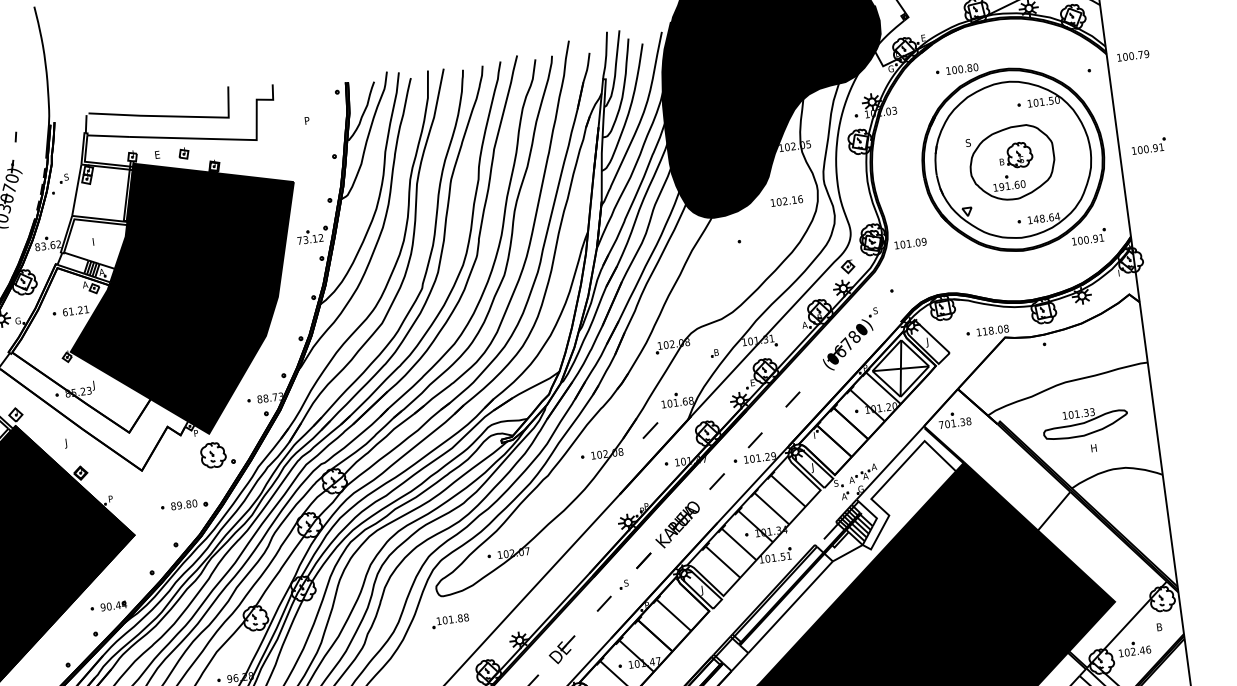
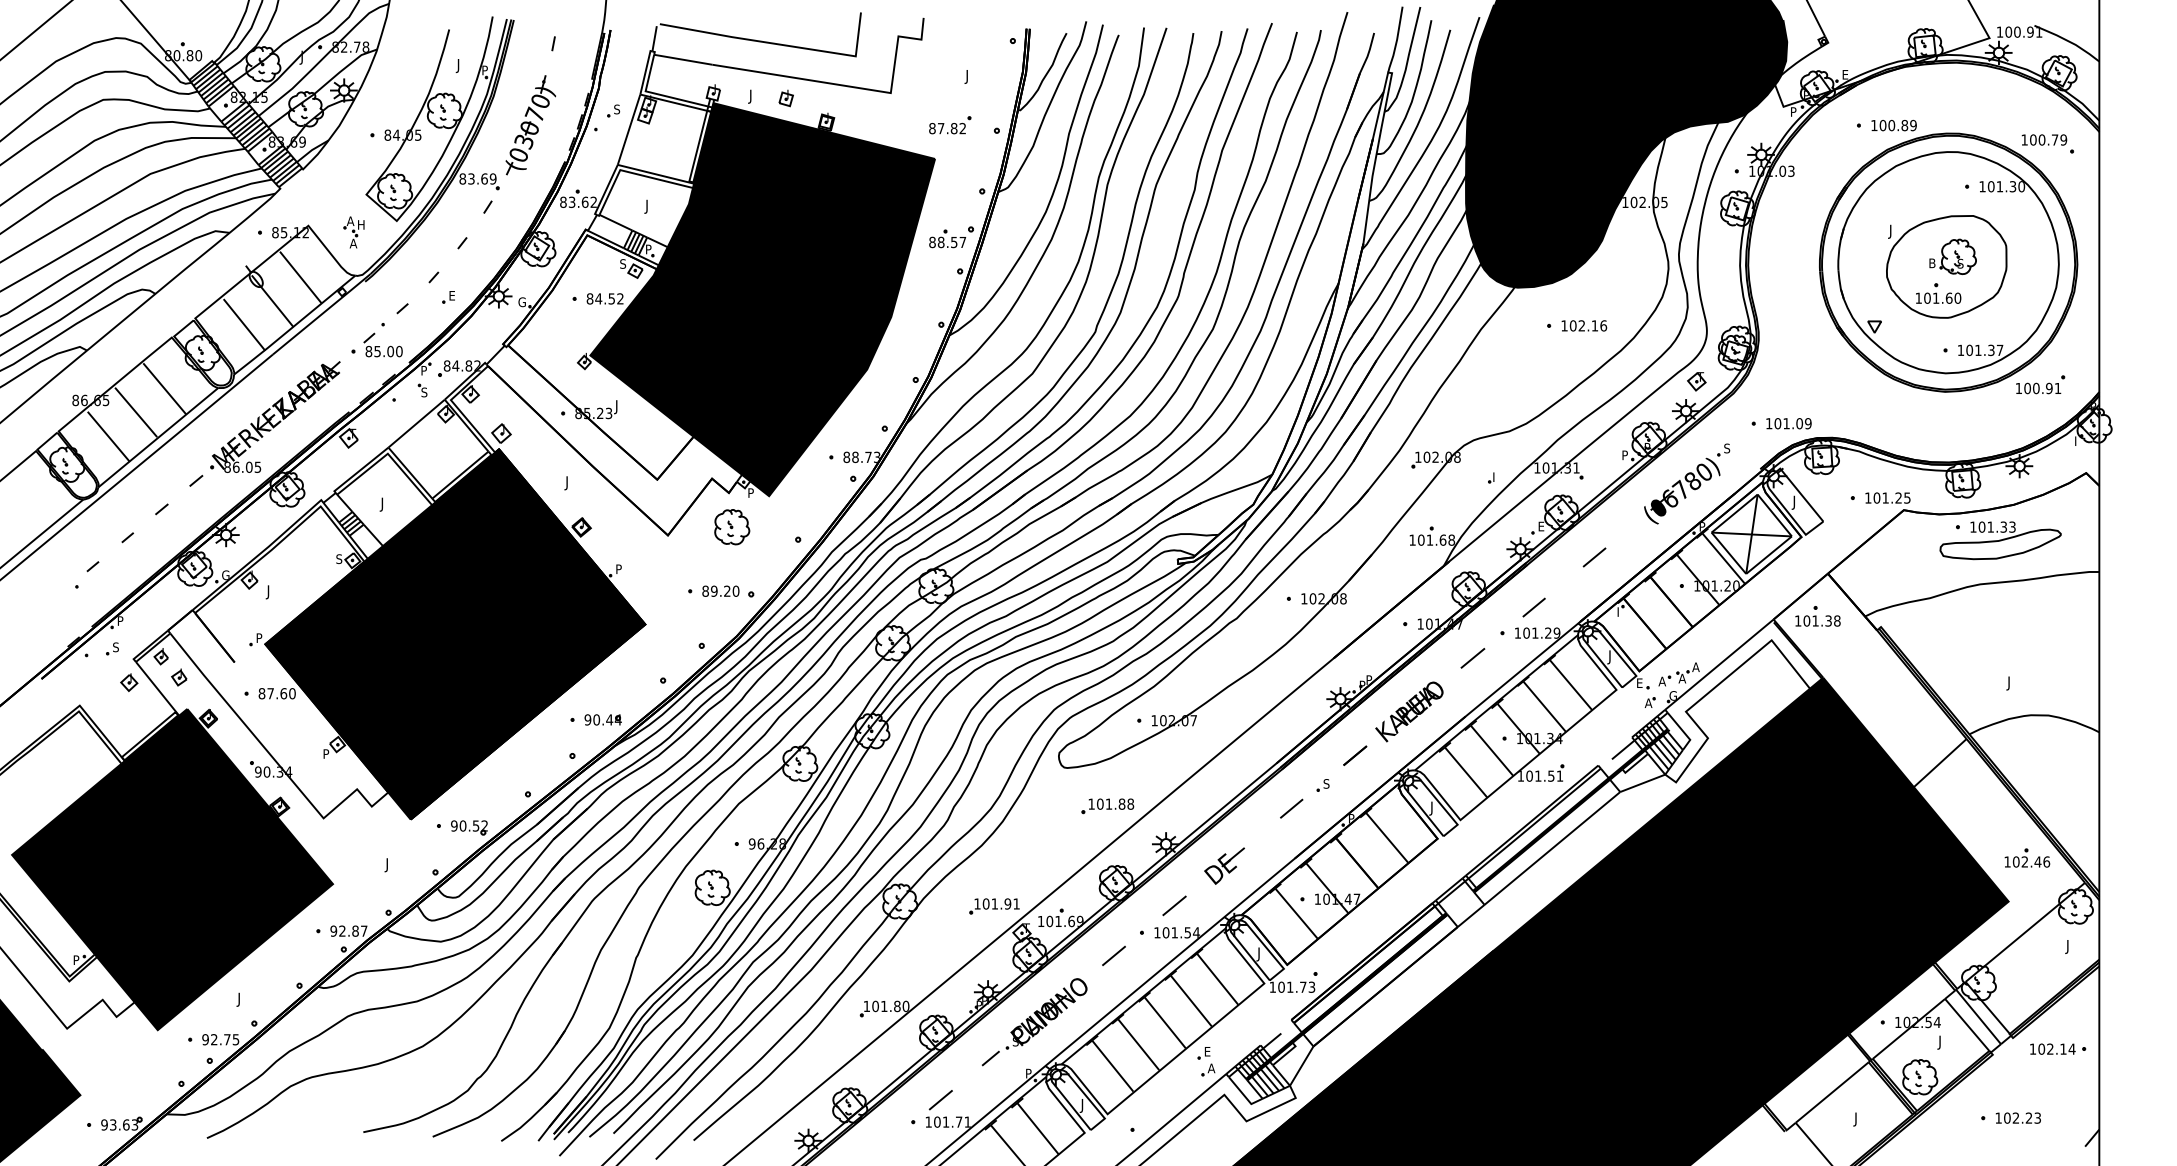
text: (1133, 55) -> (2044, 139), moved
text: (975, 67) -> (1913, 125), 100.80 -> 100.89
text: (890, 68) -> (1793, 111), G -> P
text: (1051, 100) -> (2013, 186), 101.50 -> 101.30
text: (307, 121) -> (965, 76), P -> J
text: (968, 143) -> (1888, 231), S -> J
part: (1148, 146) -> (2141, 268), removed
text: (157, 155) -> (748, 96), E -> J
part: (301, 157) -> (950, 125), added
text: (1001, 187) -> (1927, 298), 191.60 -> 101.60
text: (787, 200) -> (1584, 325), moved
text: (1046, 218) -> (1984, 350), 148.64 -> 101.37
text: (310, 239) -> (947, 242), 73.12 -> 88.57
text: (94, 242) -> (644, 206), I -> J
text: (910, 243) -> (1788, 423), moved
text: (101, 272) -> (648, 249), A -> P
text: (85, 284) -> (623, 263), A -> S
text: (75, 310) -> (604, 298), 61.21 -> 84.52
text: (804, 325) -> (1624, 455), A -> P
text: (995, 329) -> (1891, 497), 118.08 -> 101.25
text: (716, 352) -> (1496, 476), B -> I
part: (1085, 422) -> (2000, 540), moved
text: (941, 424) -> (1798, 620), 701.38 -> 101.38
line: (650, 430) -> (1388, 574), removed
text: (1093, 449) -> (2007, 683), H -> J
part: (213, 455) -> (732, 527), moved
text: (836, 483) -> (1639, 683), S -> E
text: (188, 503) -> (727, 590), 89.80 -> 89.20
part: (450, 621) -> (1107, 806), moved
text: (1159, 627) -> (2065, 946), B -> J
part: (1134, 648) -> (2027, 857), moved

